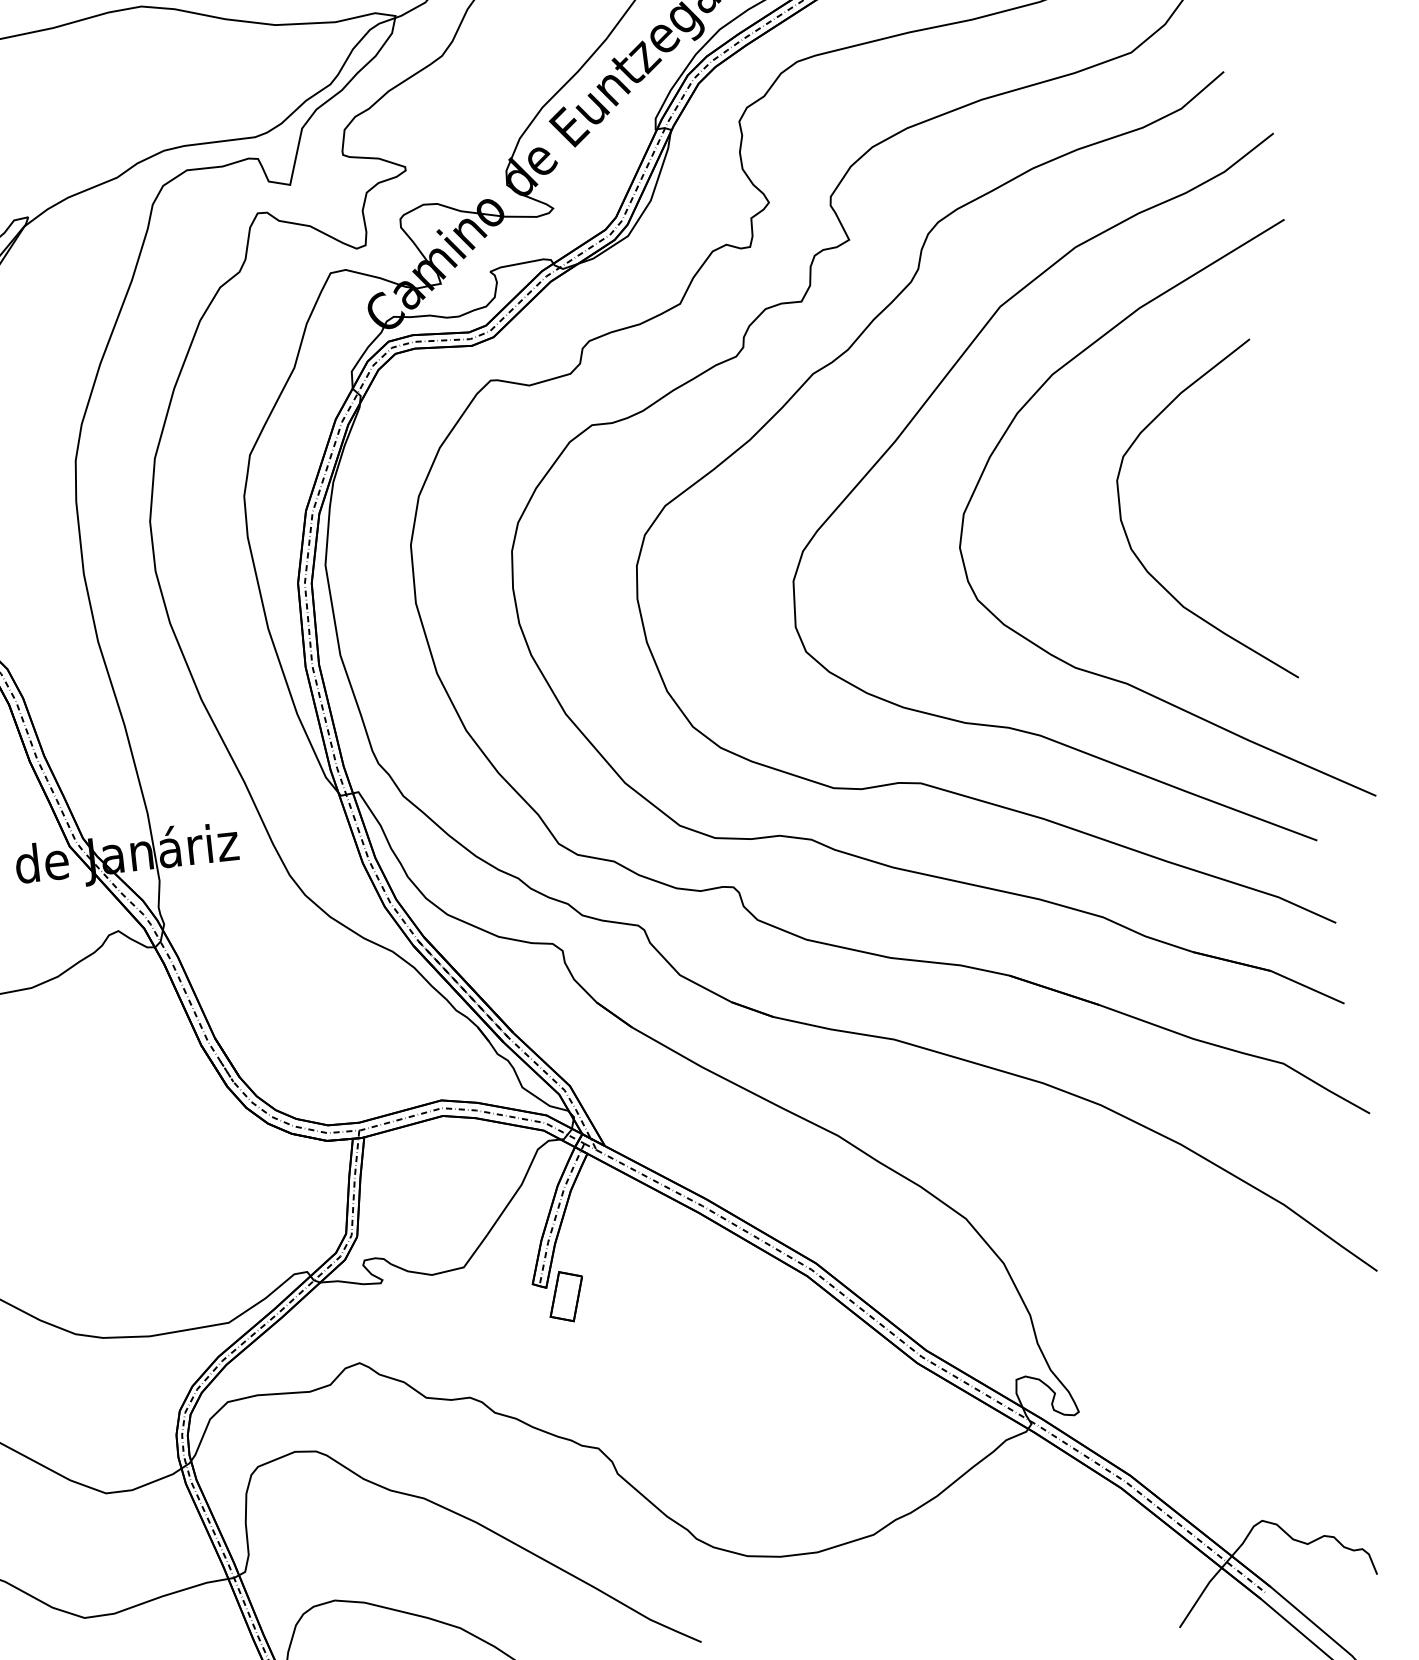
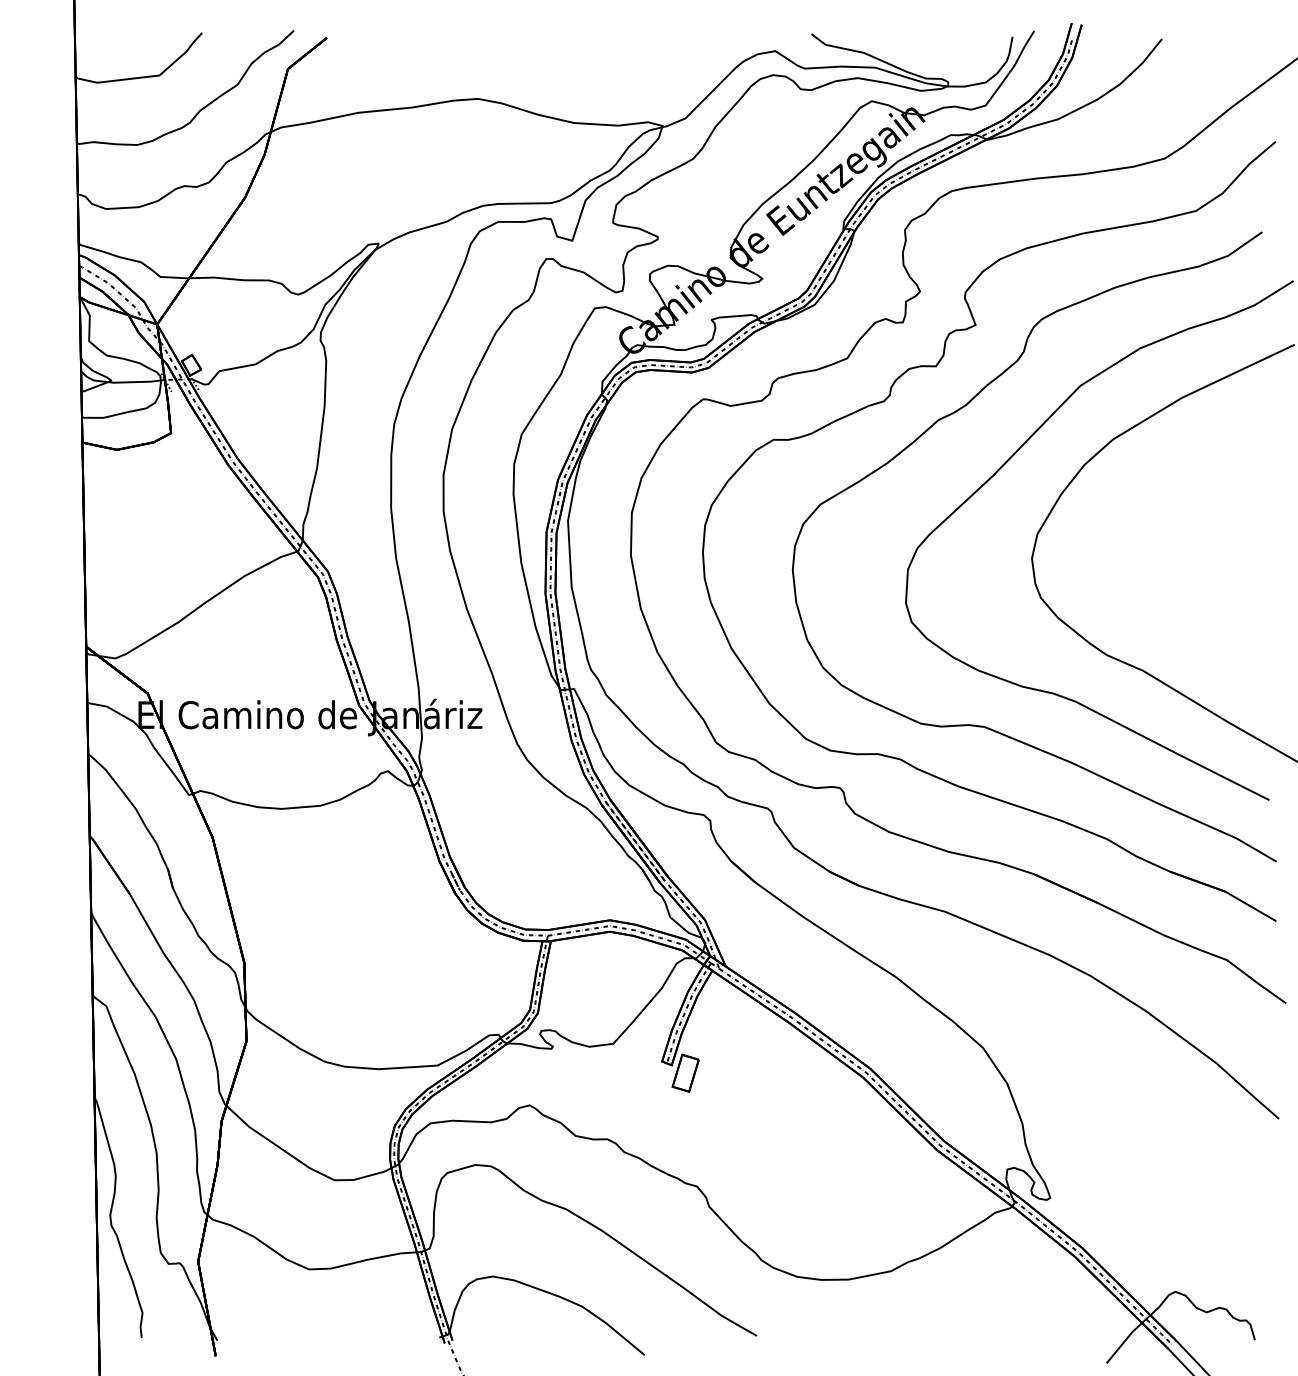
curve: (1140, 558) -> (1162, 580), removed

